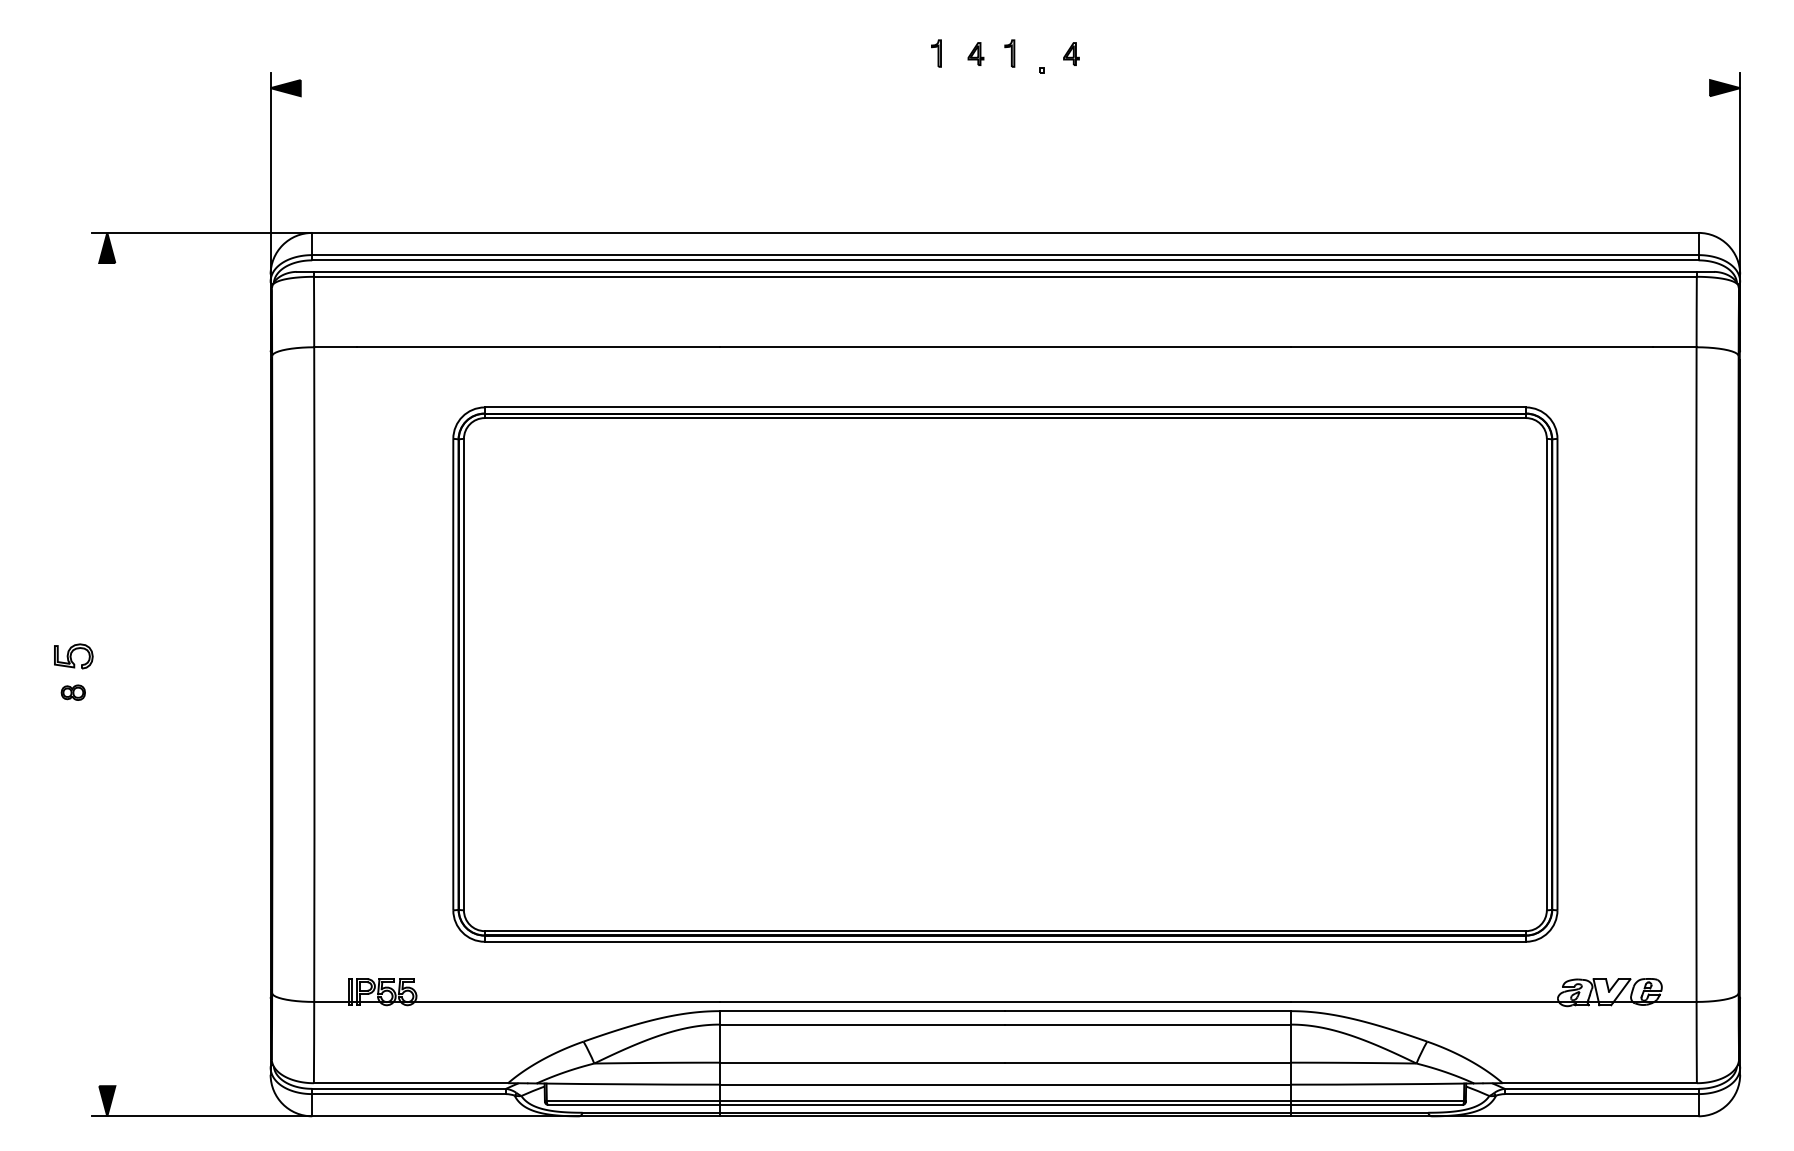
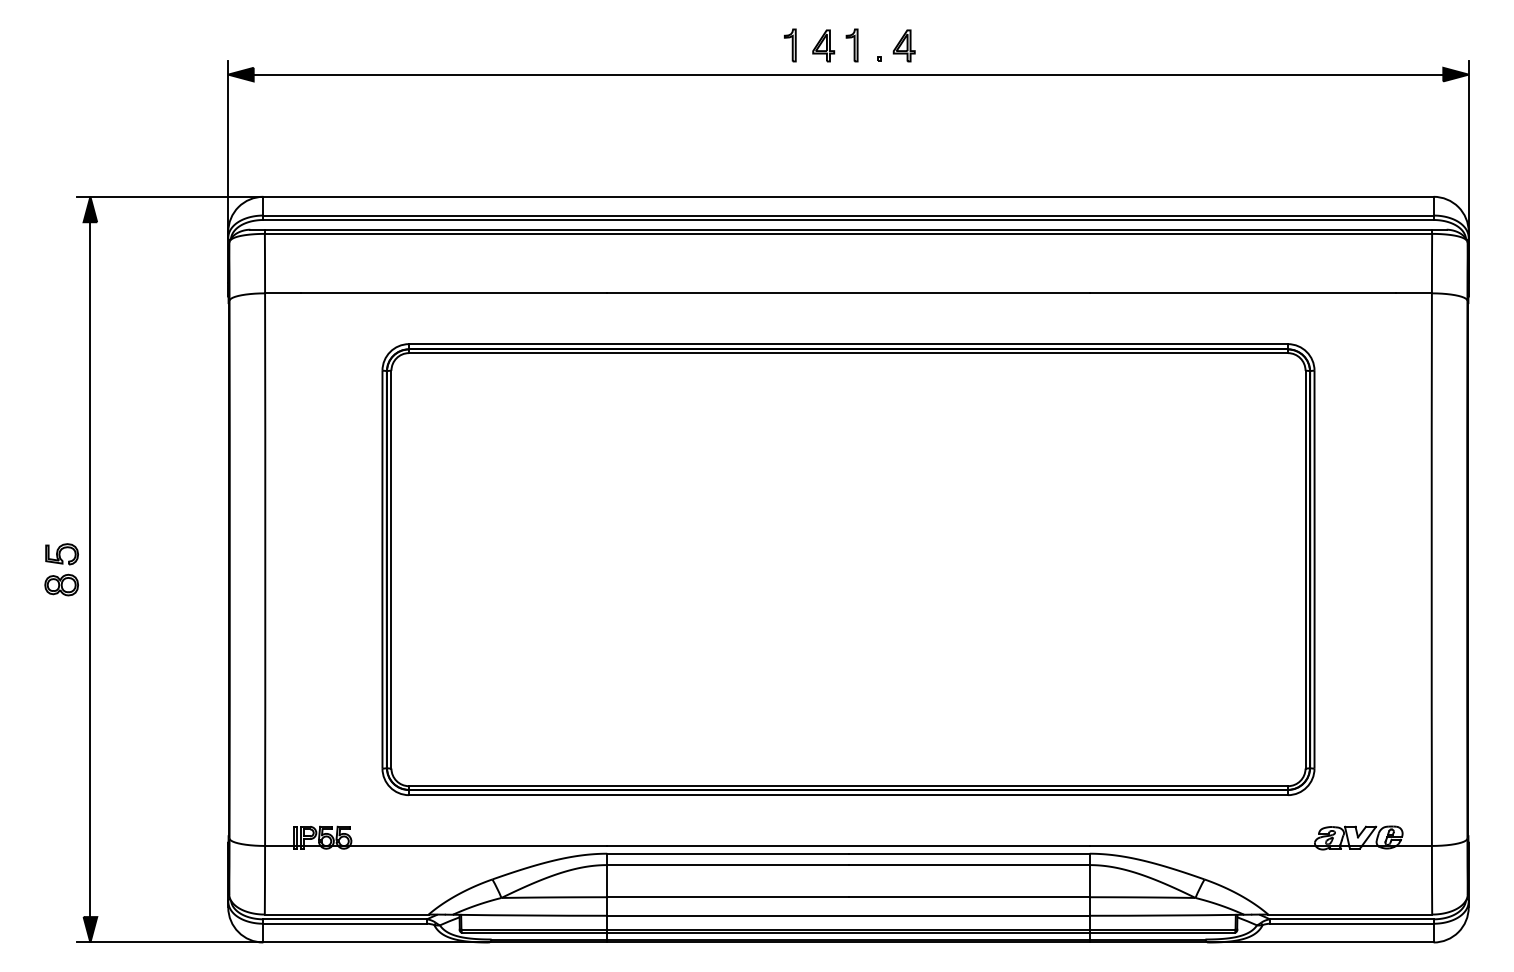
part: (936, 53) -> (790, 45), size x1.43
part: (975, 53) -> (823, 45), size x1.67
part: (1009, 53) -> (851, 45), size x1.43
part: (1071, 53) -> (904, 45), size x1.67
line: (1005, 88) -> (848, 74), added
line: (107, 674) -> (90, 569), added
part: (73, 692) -> (61, 584), size x1.67

